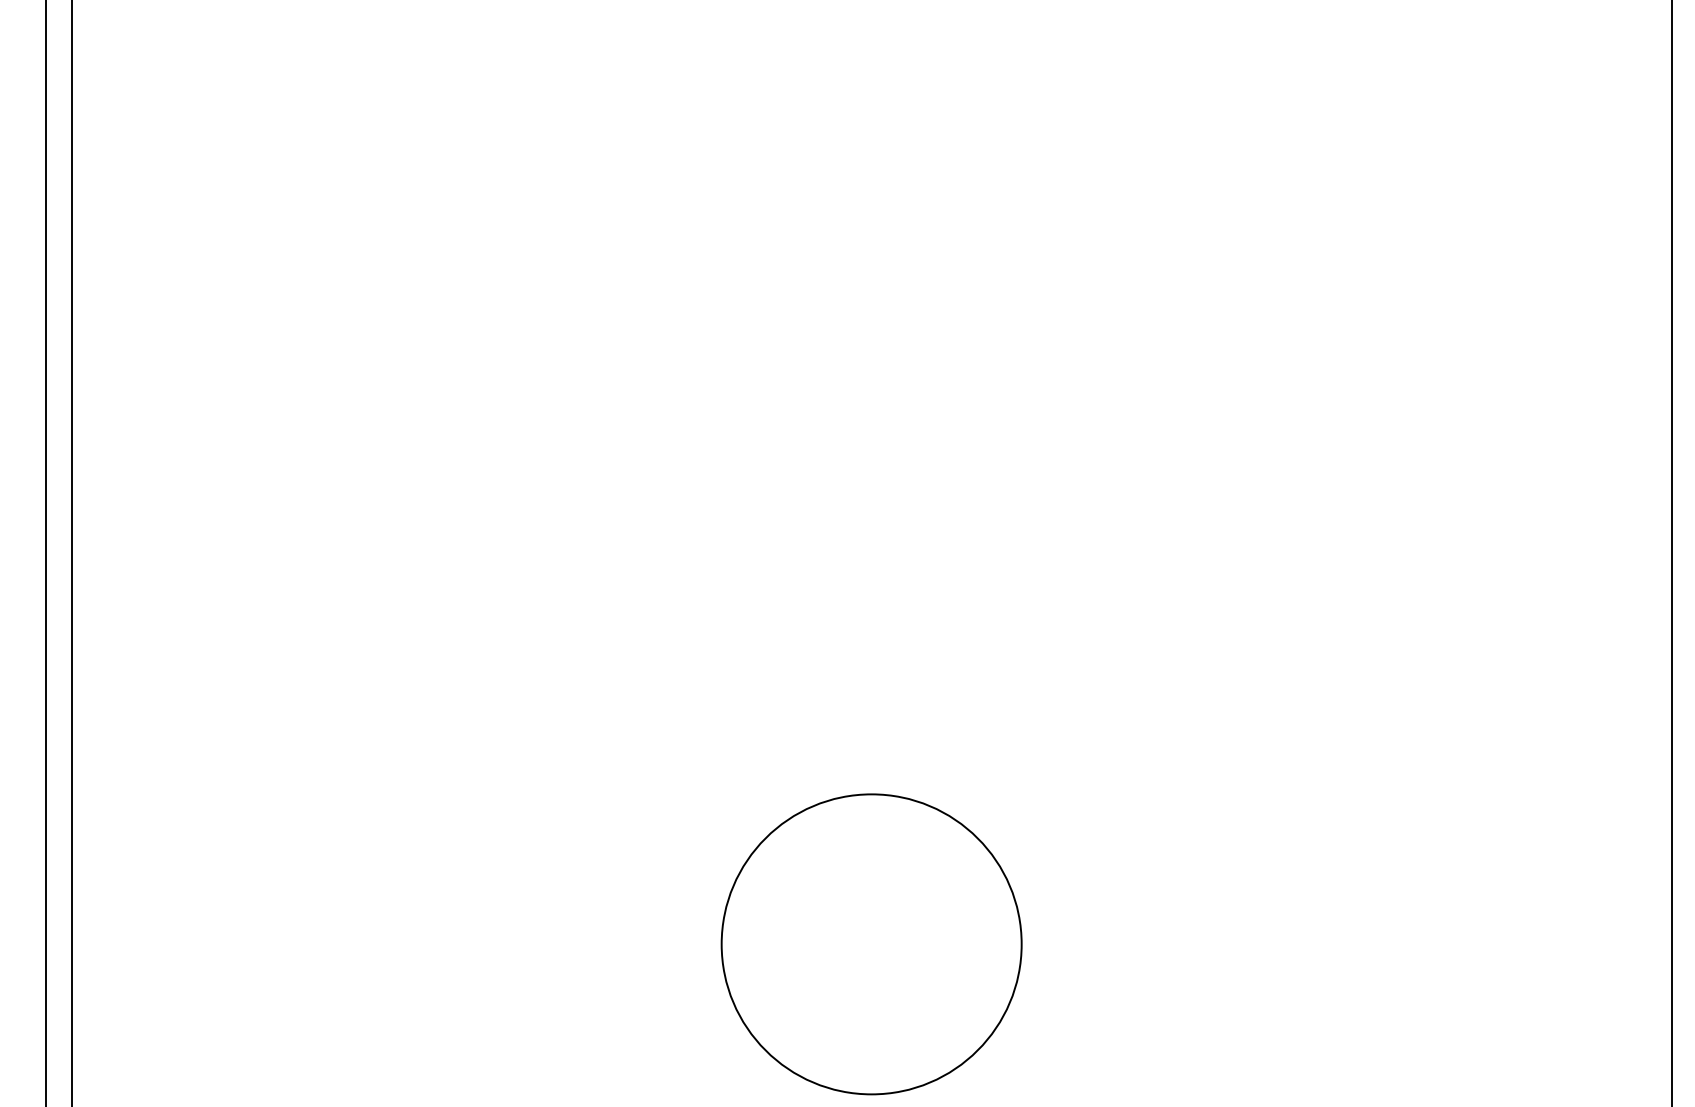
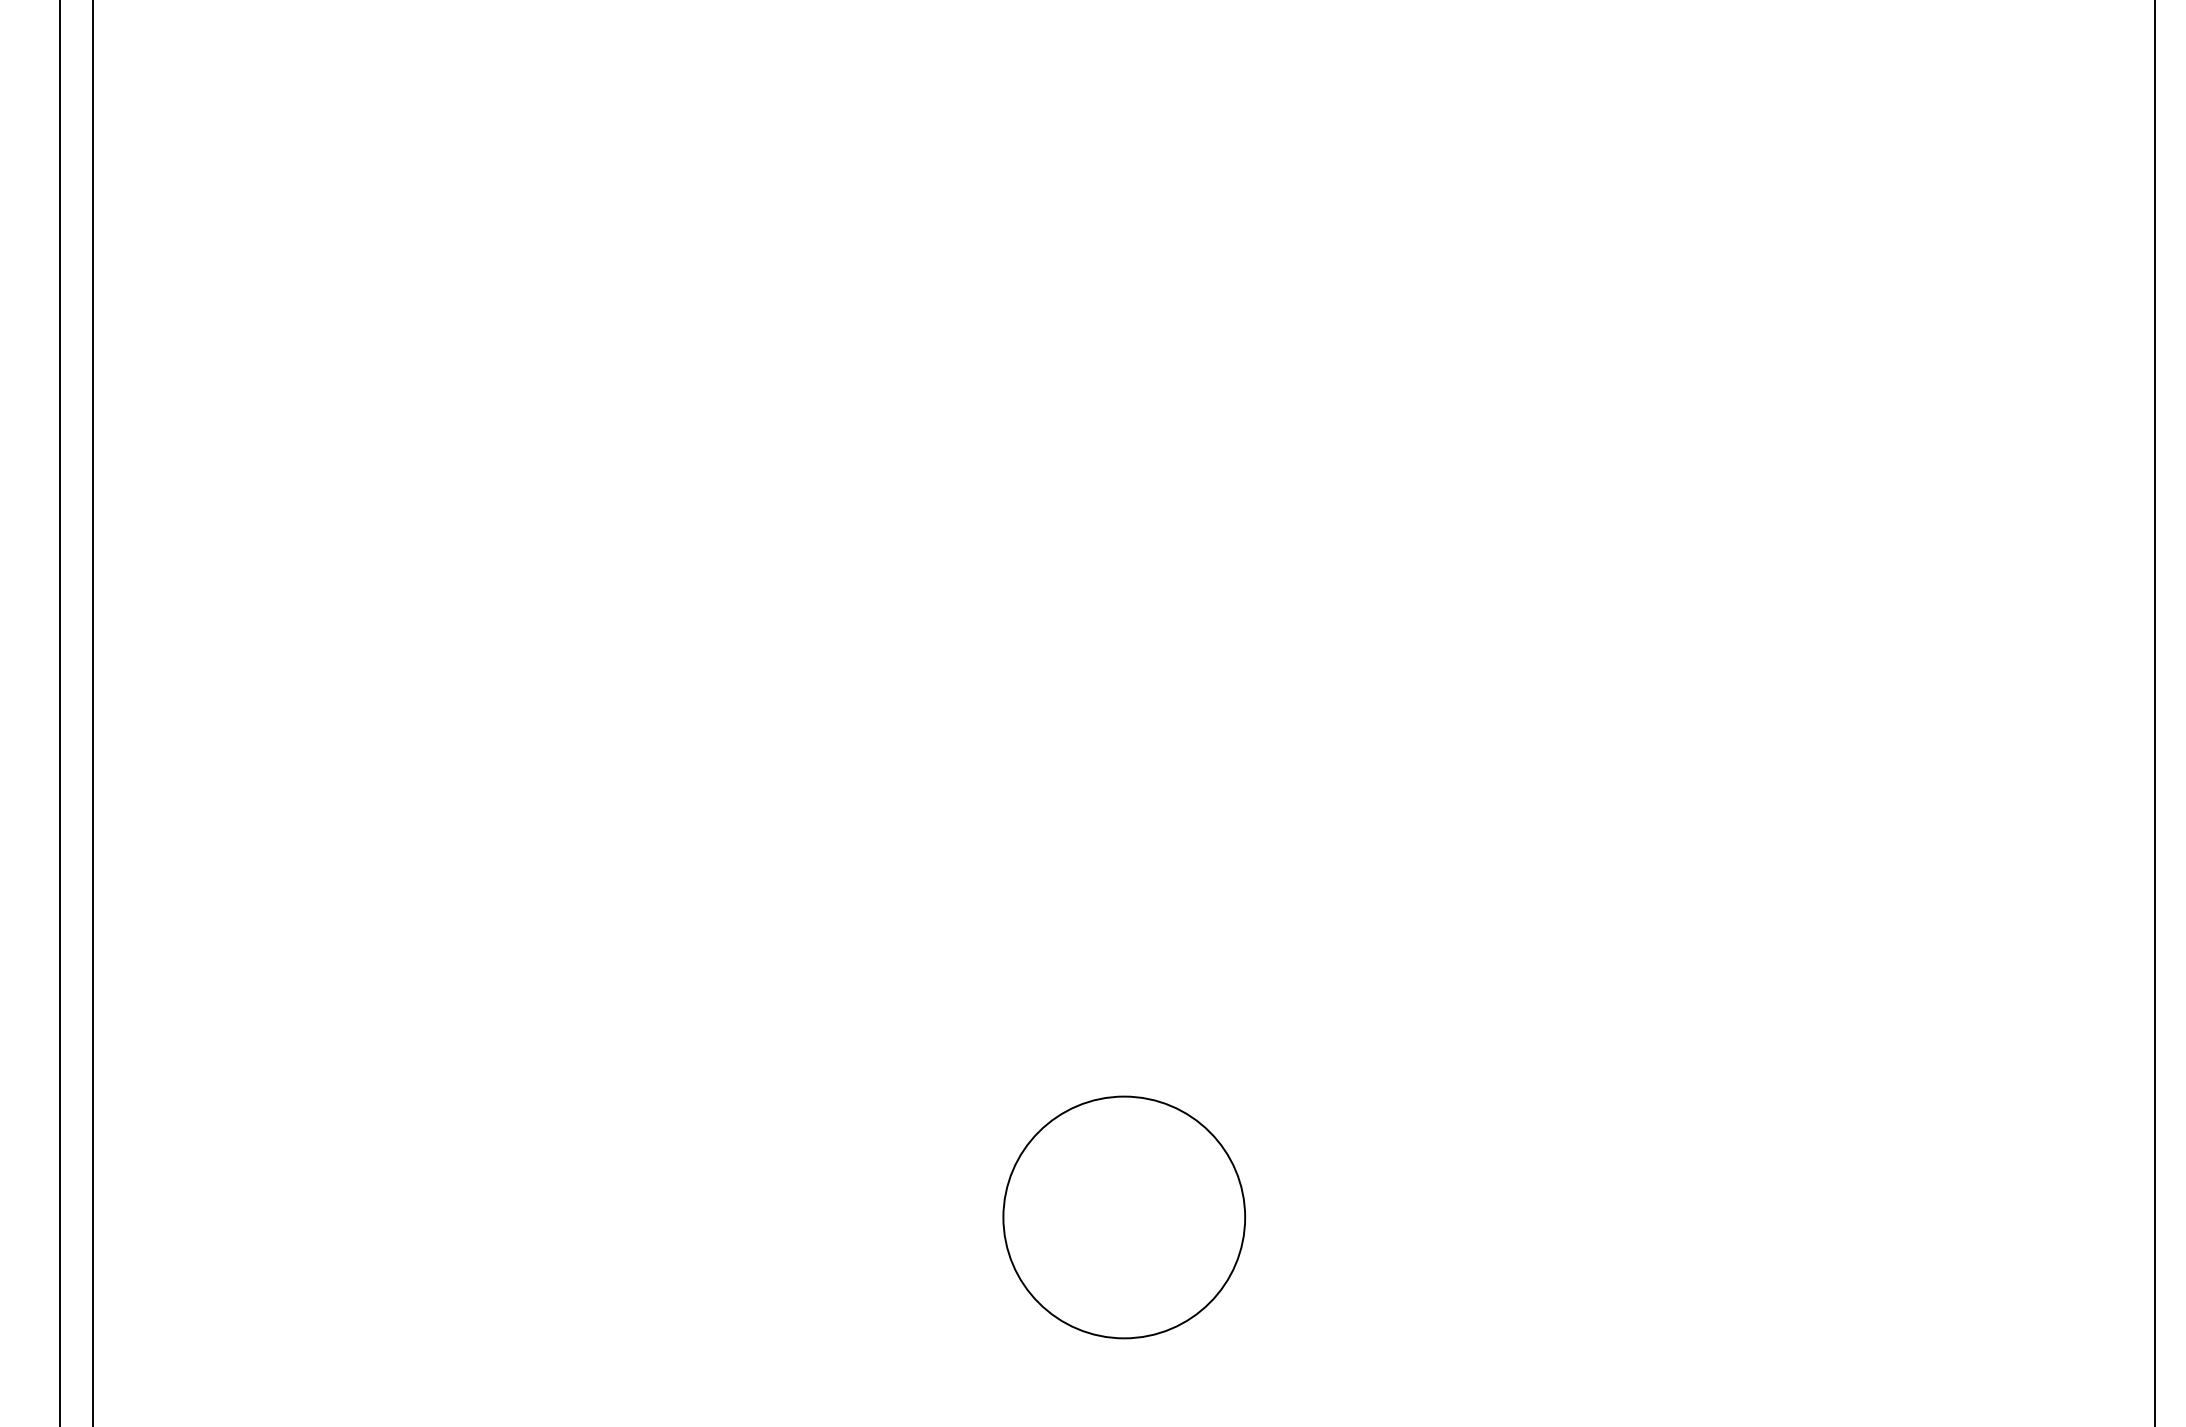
circle: (871, 944) -> (1124, 1217), size x0.62

